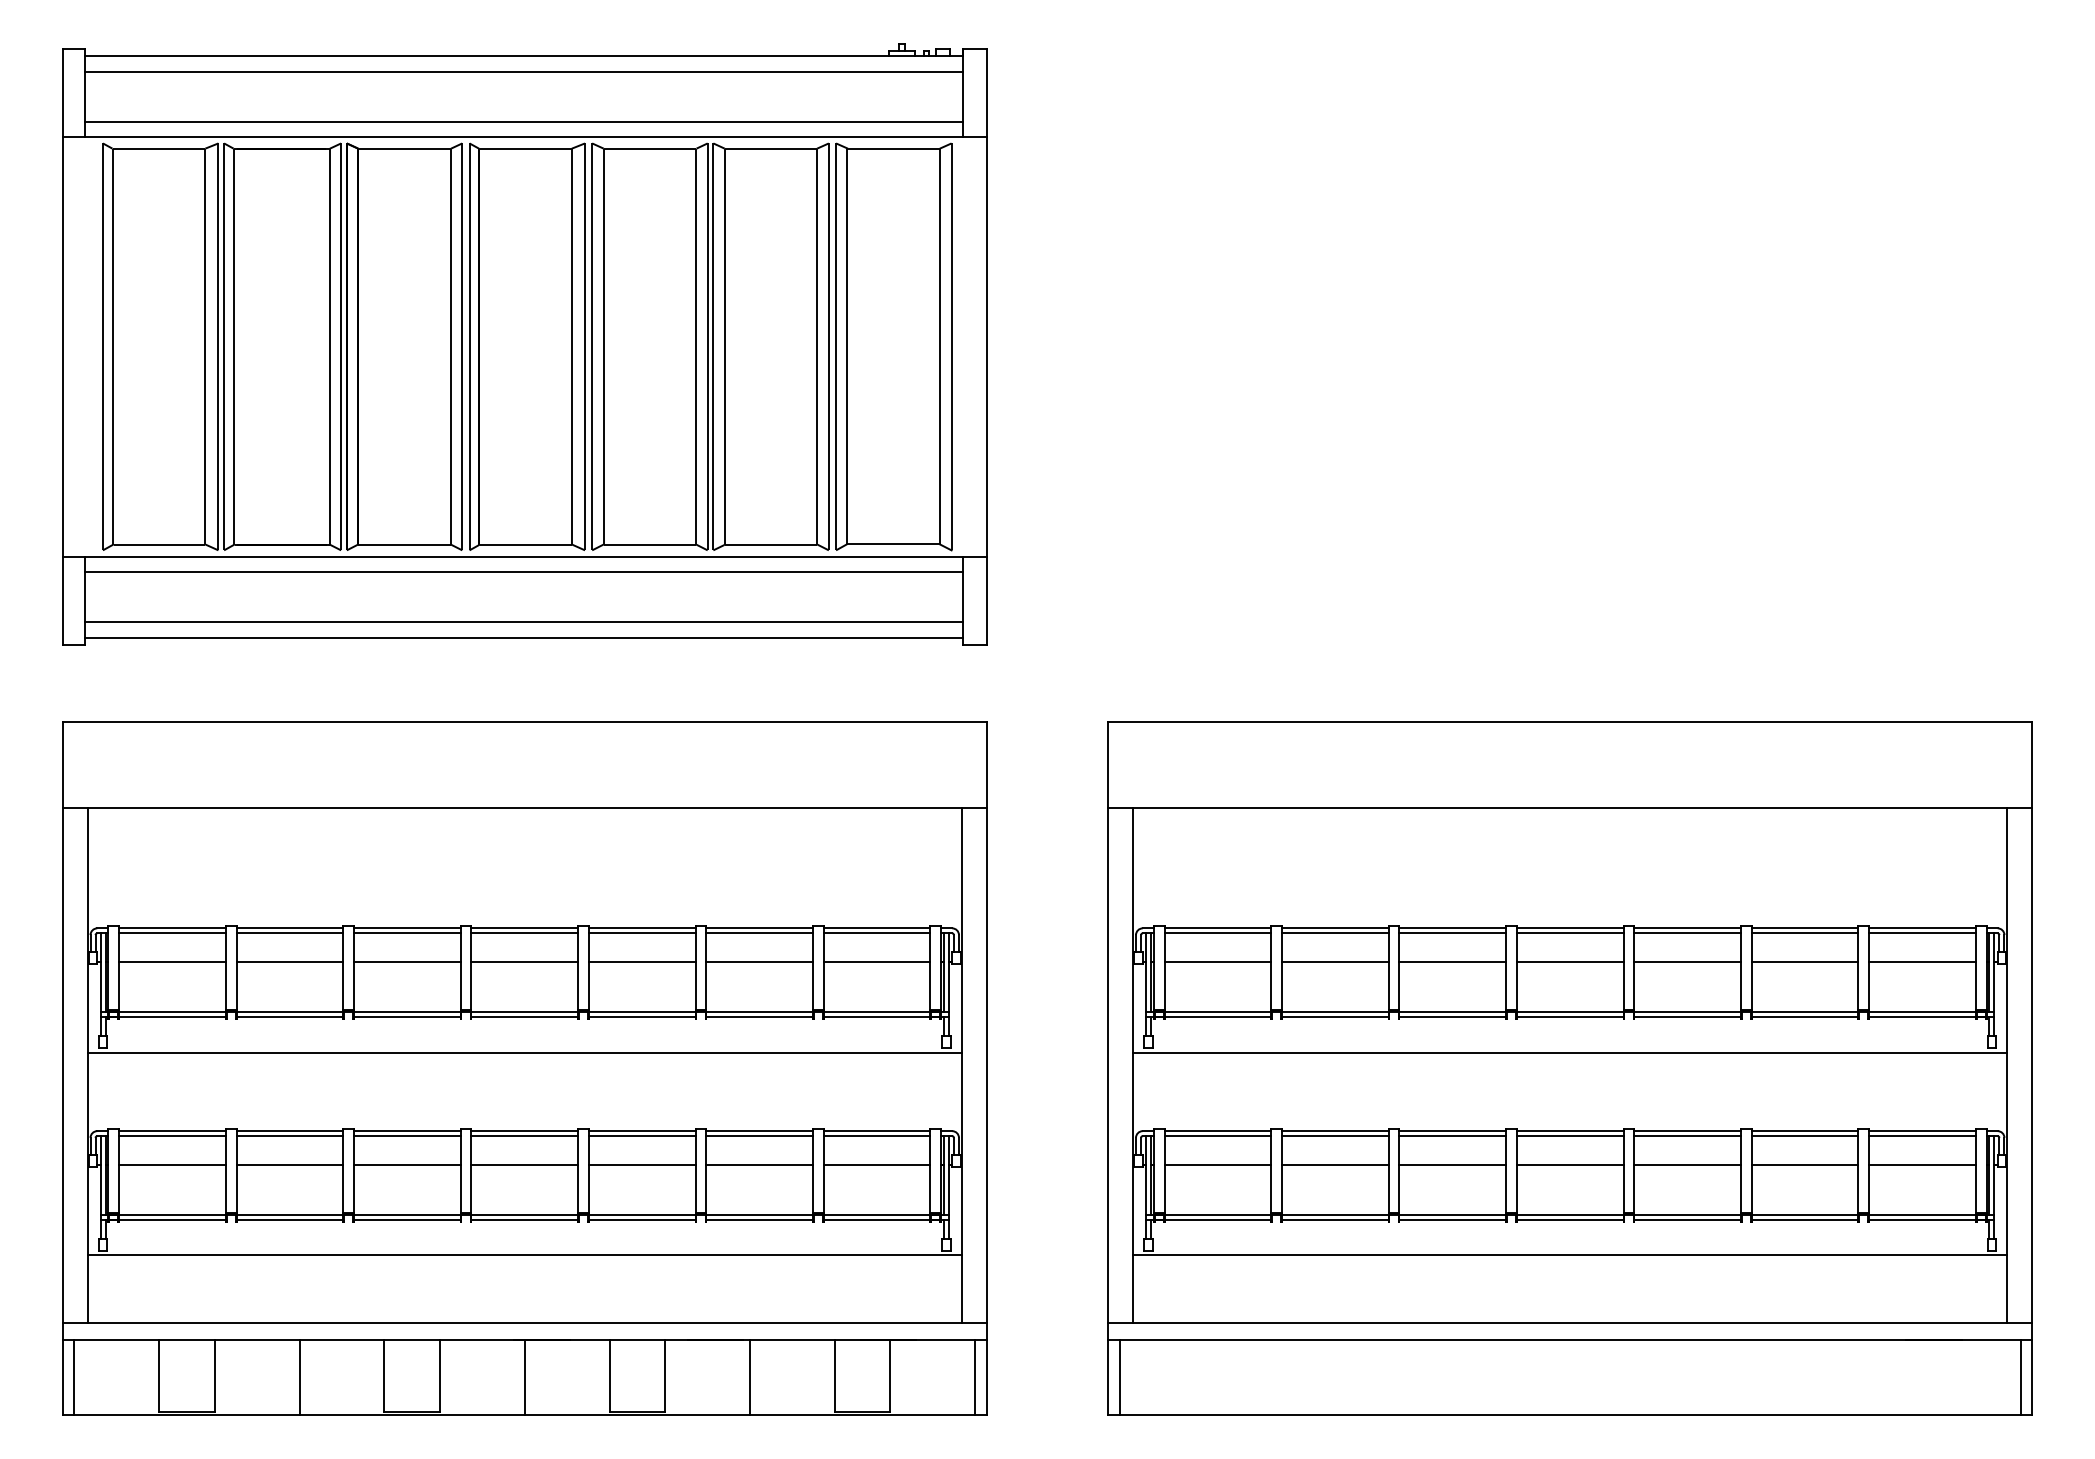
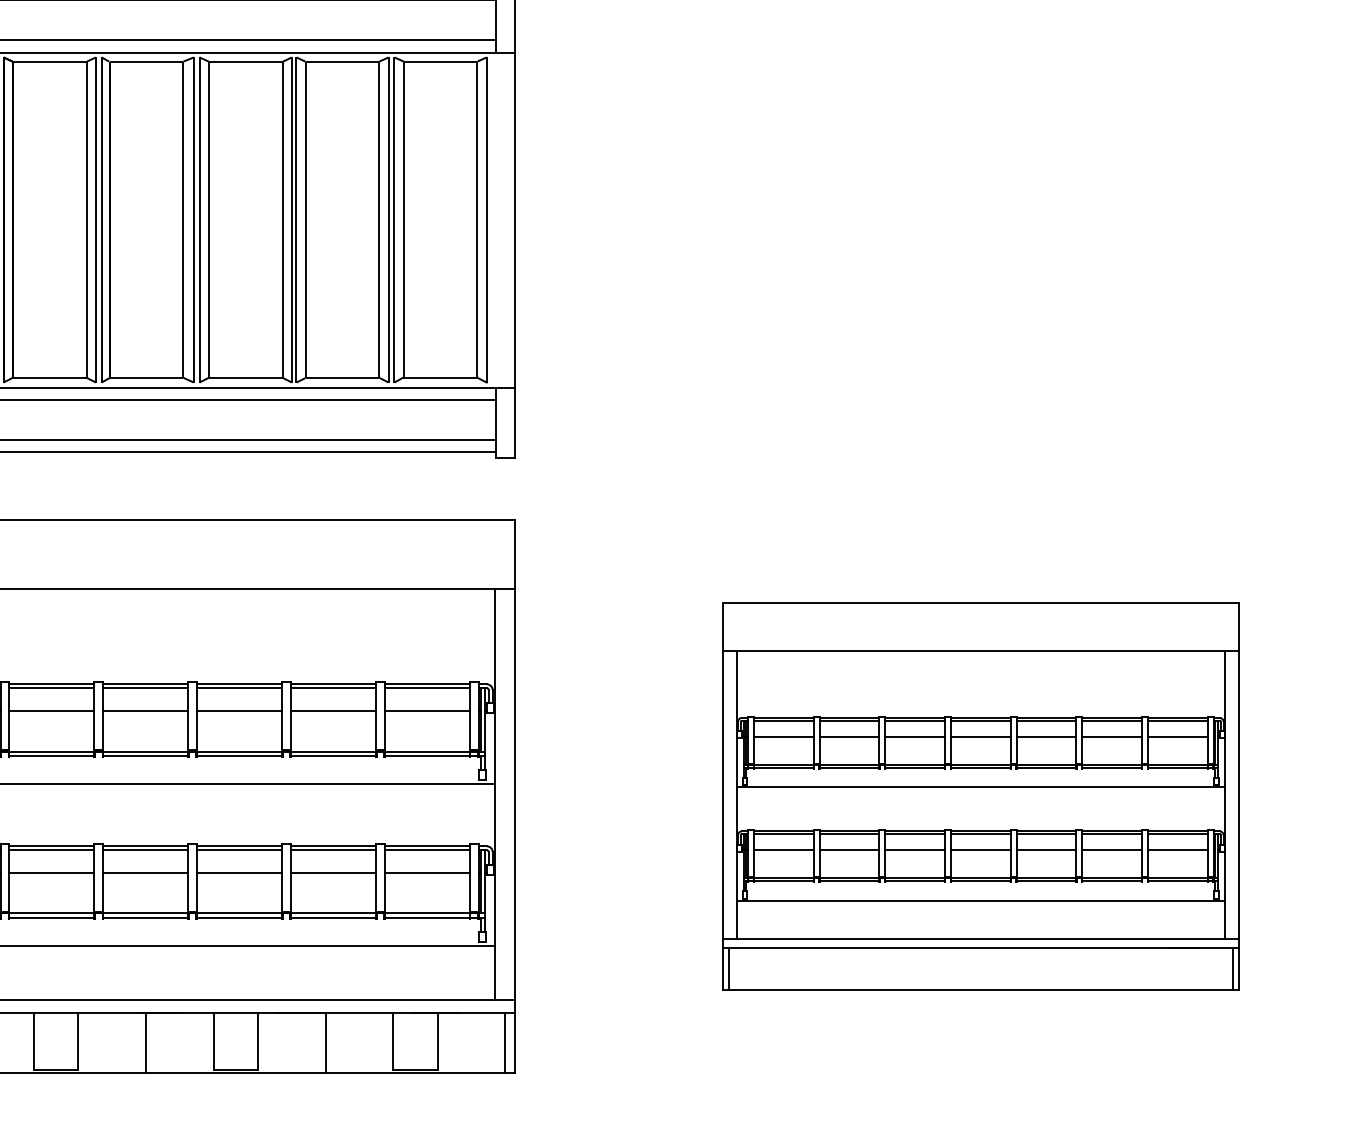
part: (1569, 1068) -> (980, 796), size x0.7

